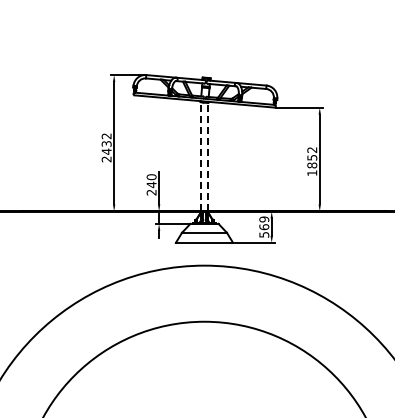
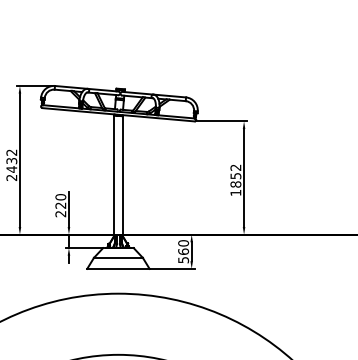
line: (200, 156) -> (114, 174), dashed -> solid
line: (208, 156) -> (122, 174), dashed -> solid
text: (151, 184) -> (60, 205), 240 -> 220
text: (264, 219) -> (183, 243), 569 -> 560

